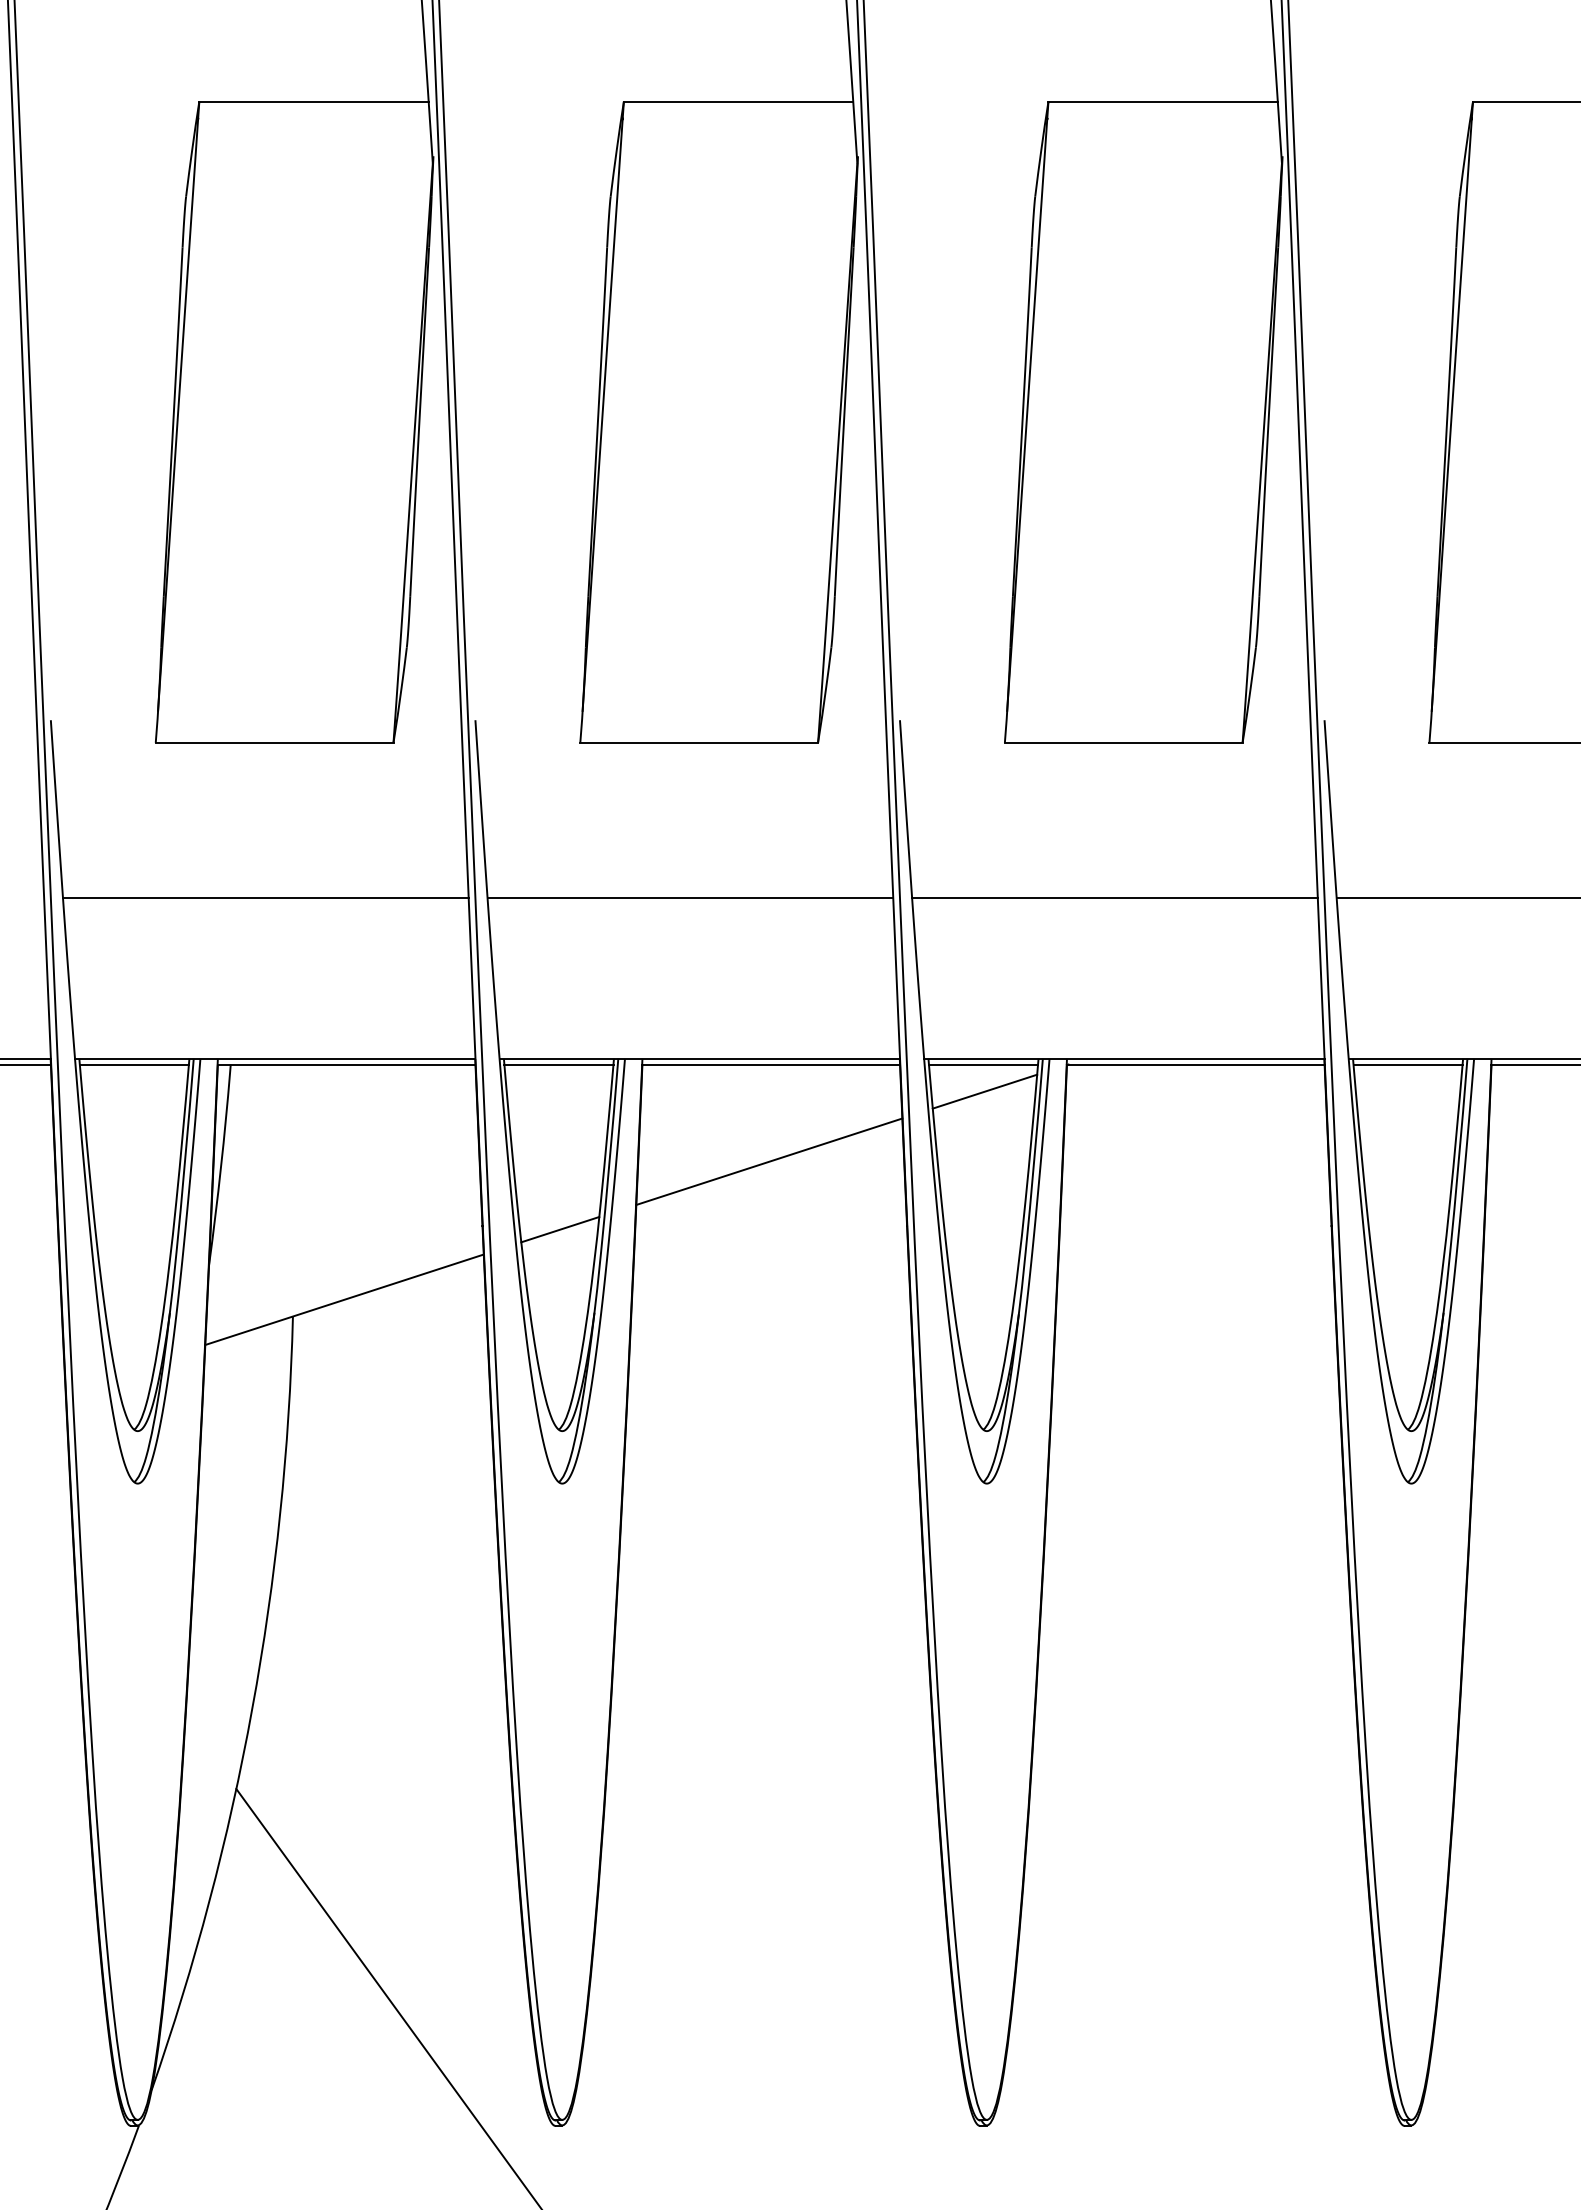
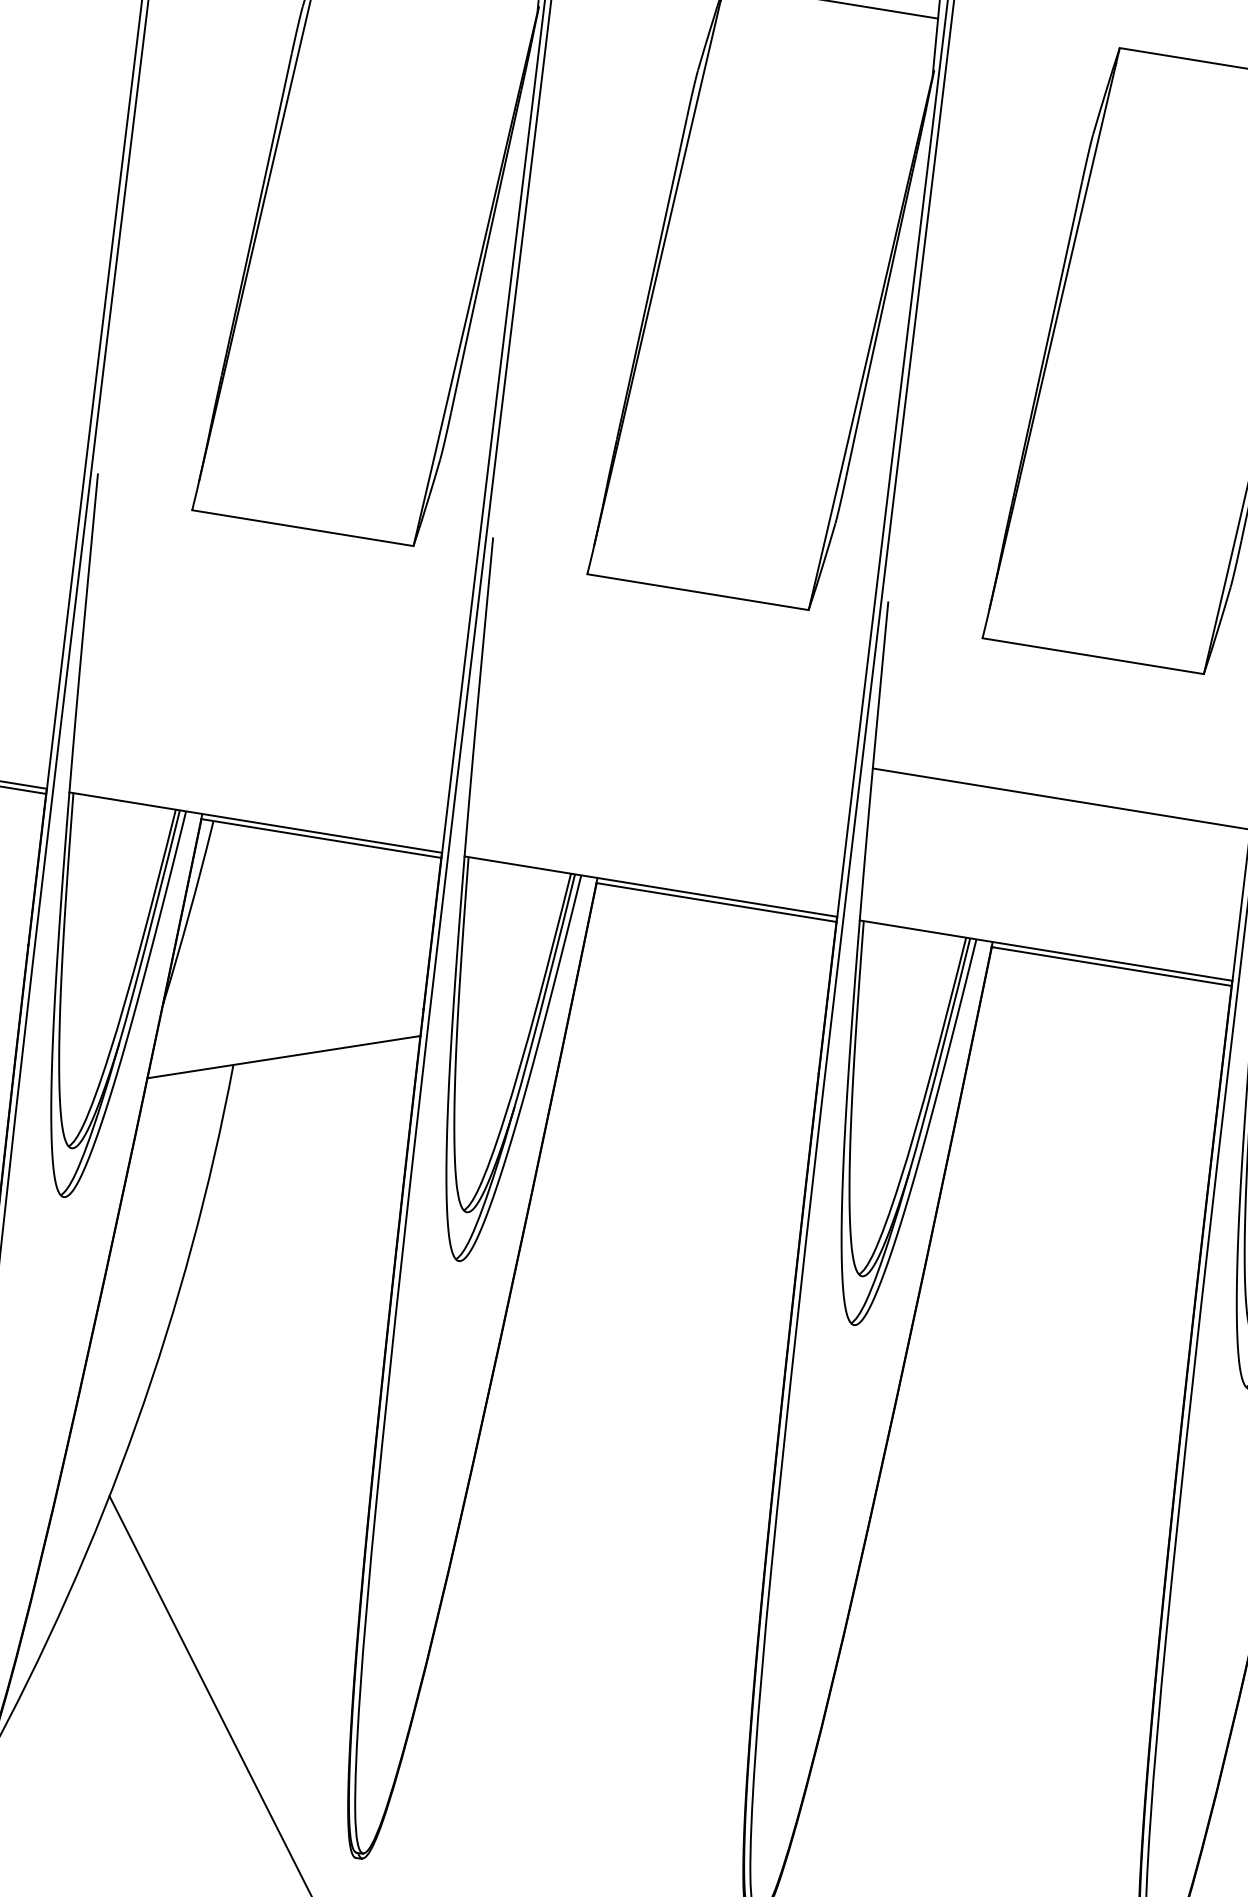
line: (265, 897) -> (271, 670), removed
line: (690, 897) -> (666, 734), removed
line: (133, 1064) -> (123, 806), removed
line: (558, 1064) -> (518, 870), removed
line: (983, 1064) -> (914, 934), removed
line: (984, 1091) -> (911, 959), removed
line: (769, 1161) -> (700, 992), removed
line: (560, 1229) -> (495, 1024), removed

